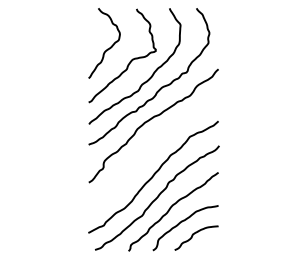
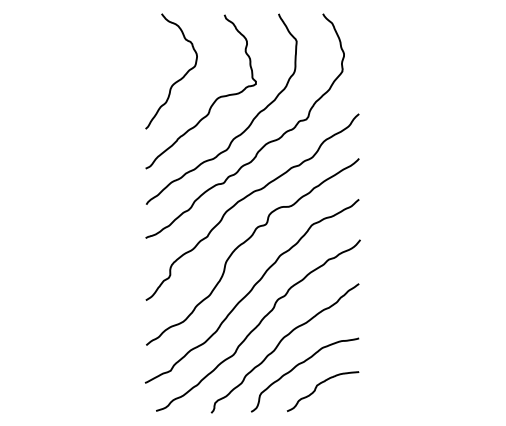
curve: (150, 147) -> (247, 242), added

